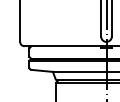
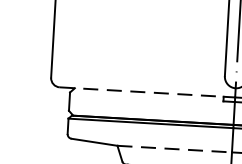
line: (63, 46) -> (143, 92), solid -> dashed
line: (79, 71) -> (174, 148), solid -> dashed

